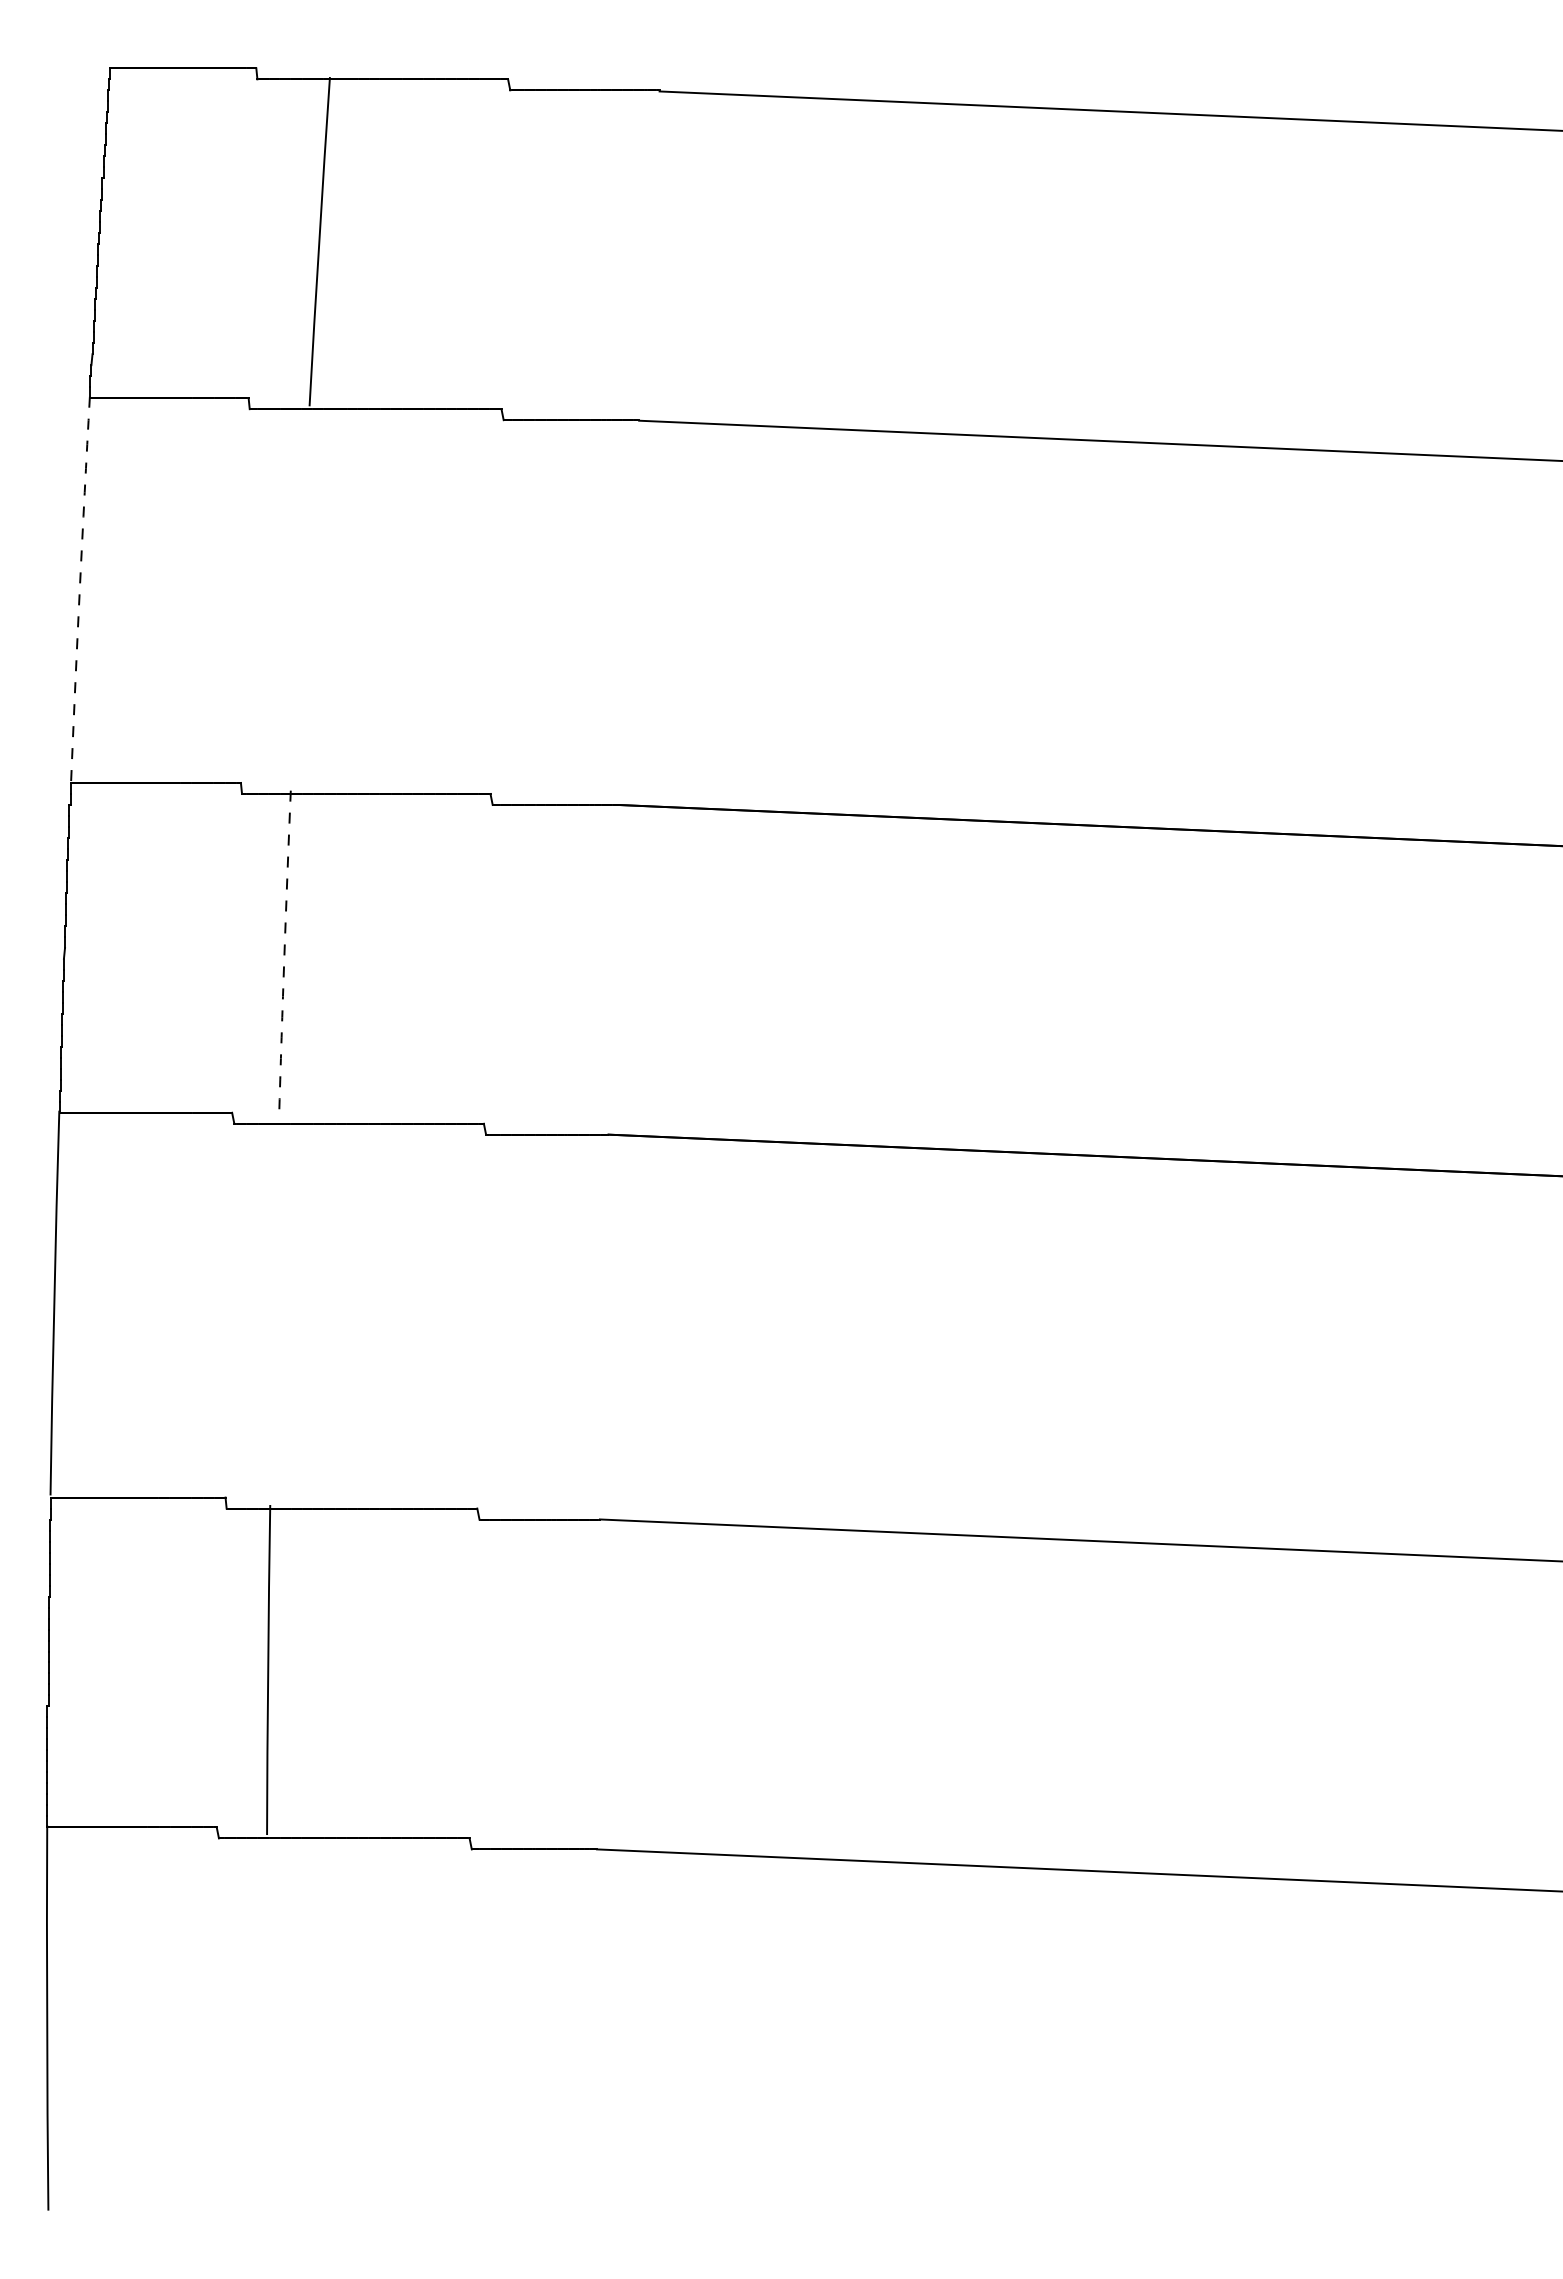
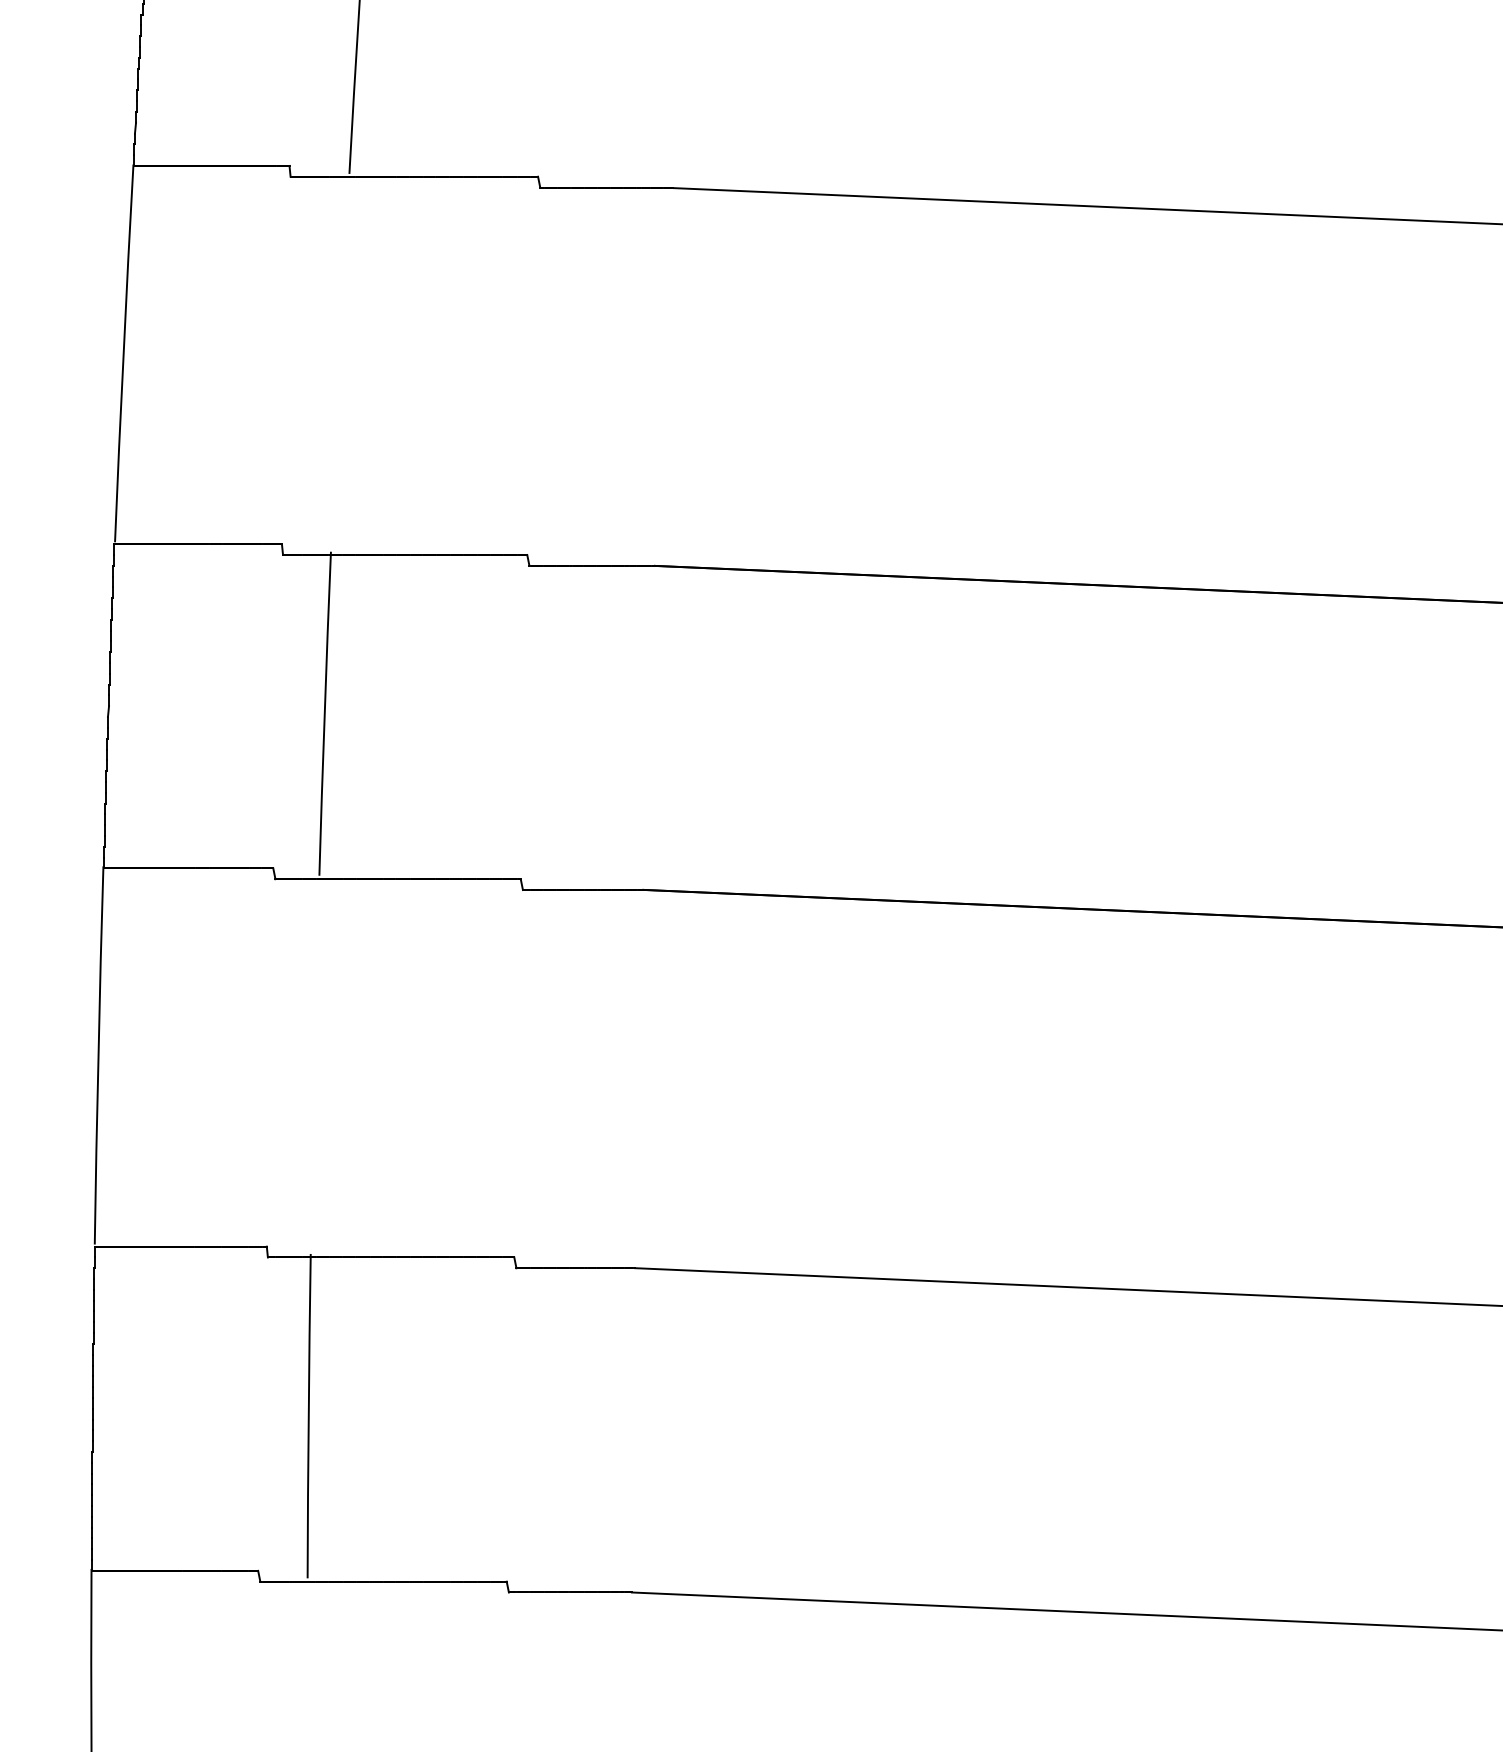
arc: (79, 588) -> (123, 353), dashed -> solid
arc: (284, 955) -> (324, 713), dashed -> solid

